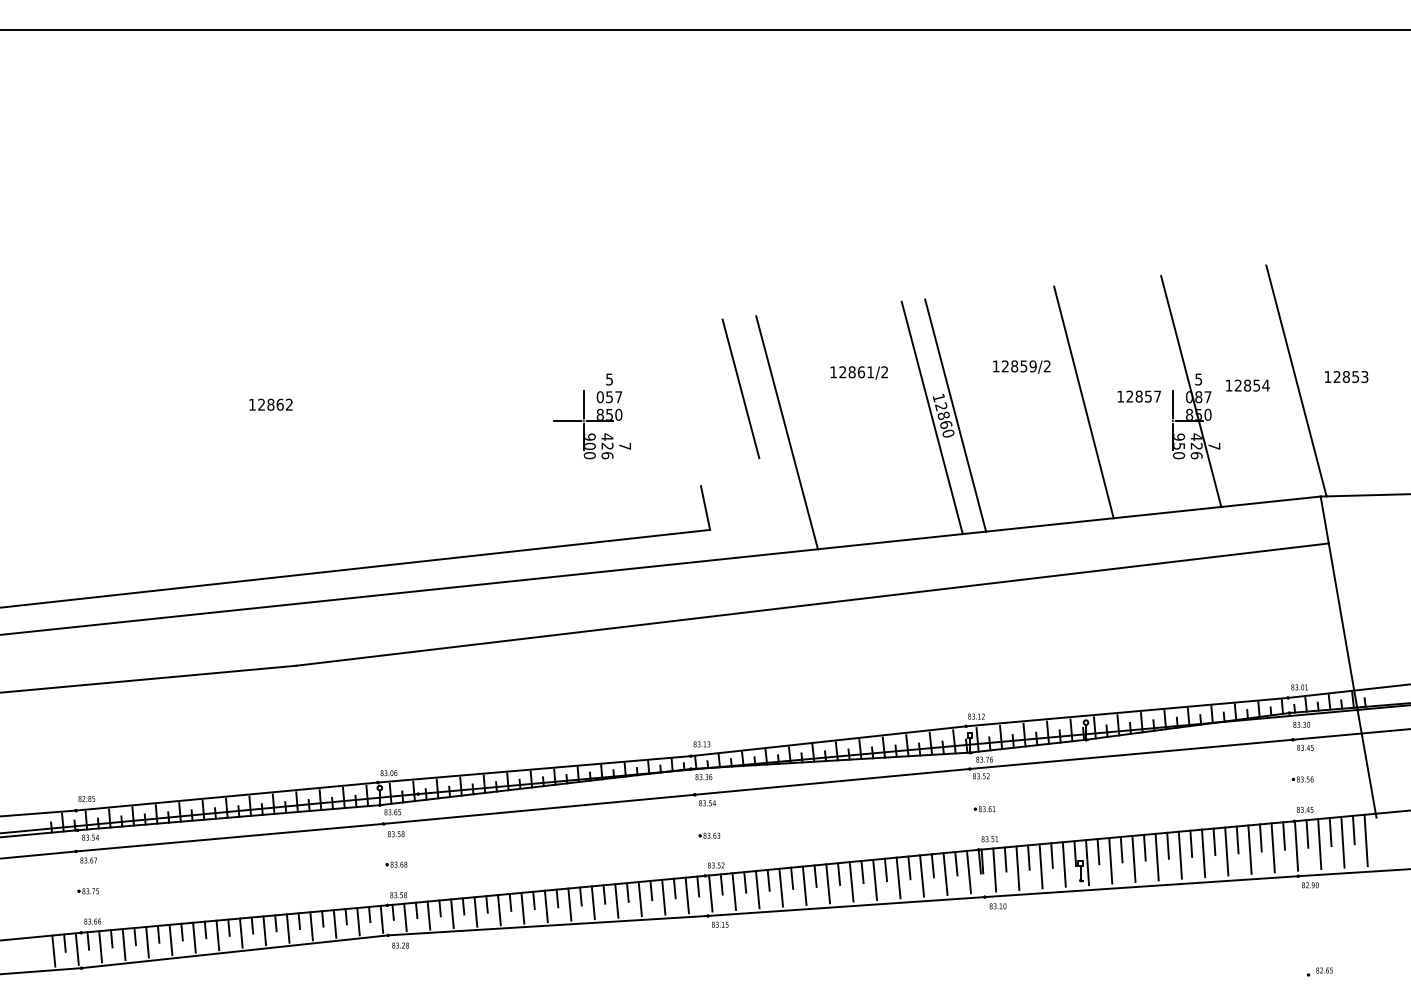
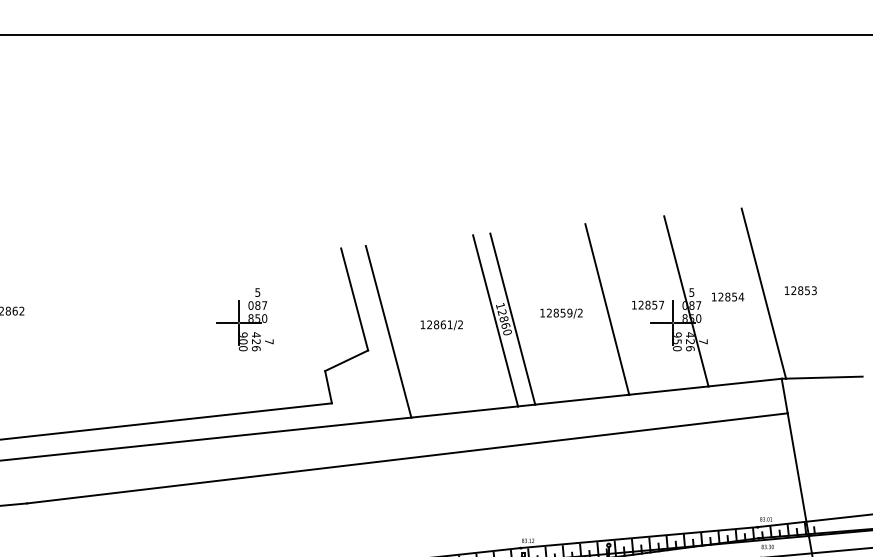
text: (1021, 366) -> (561, 313), moved
text: (858, 372) -> (441, 324), moved
text: (609, 397) -> (257, 305), 057 -> 087
line: (1156, 420) -> (660, 322), added
line: (729, 472) -> (346, 361), added

